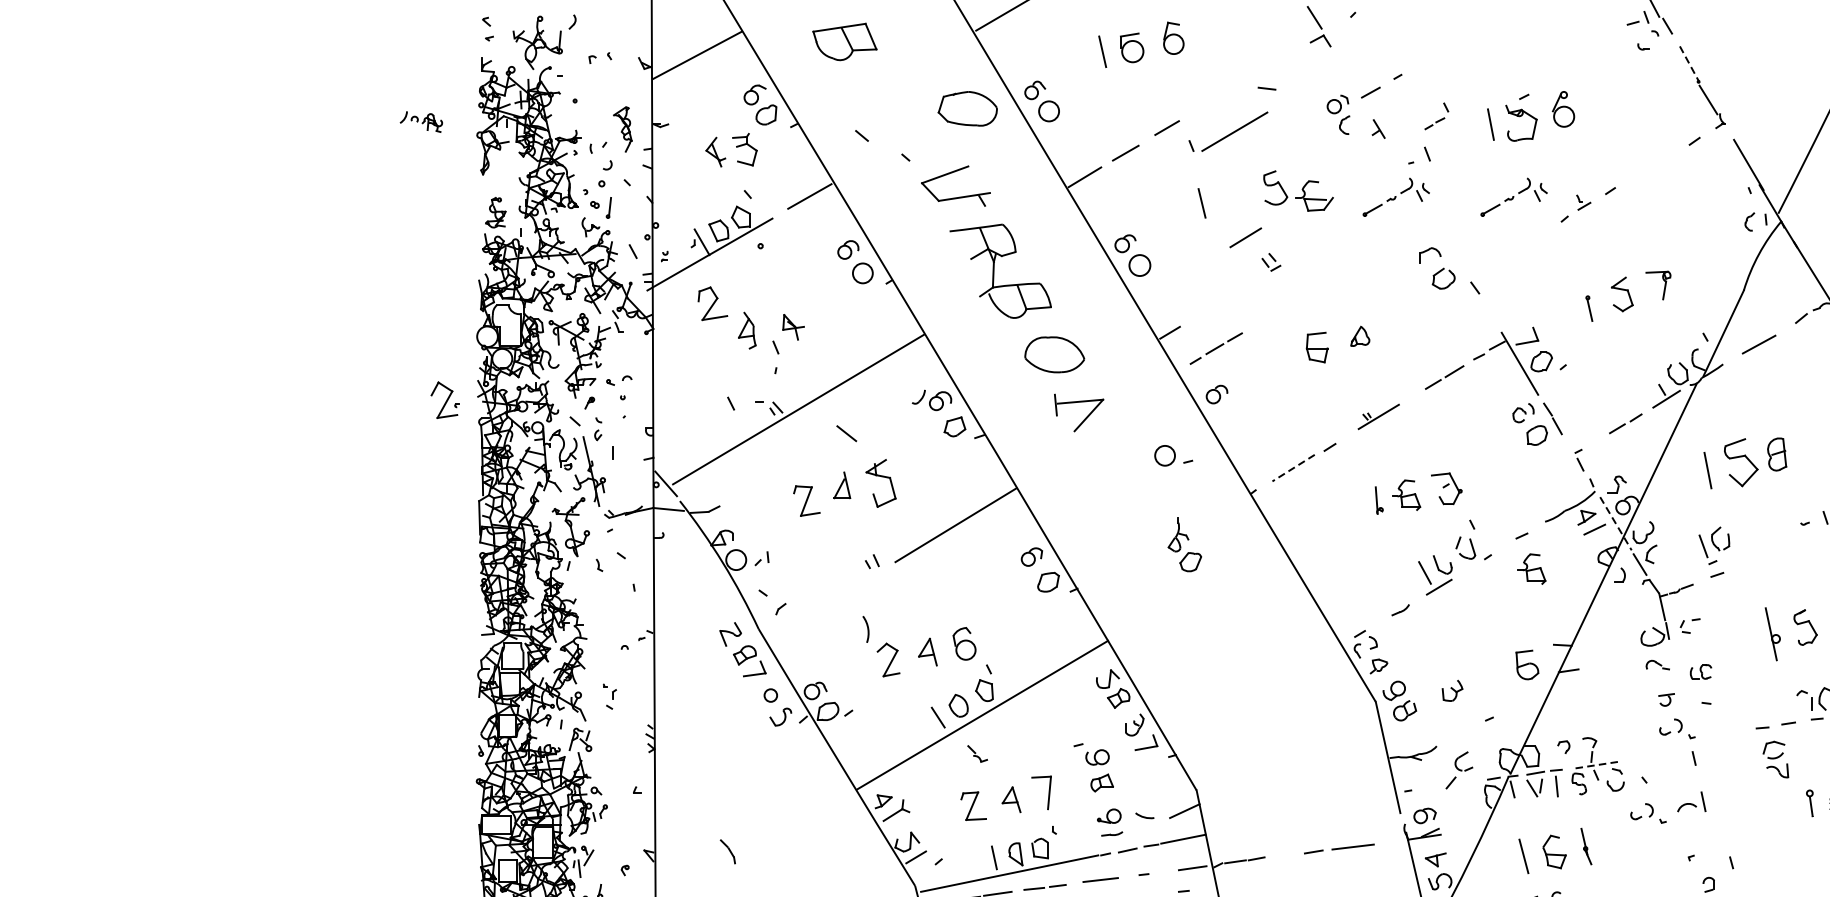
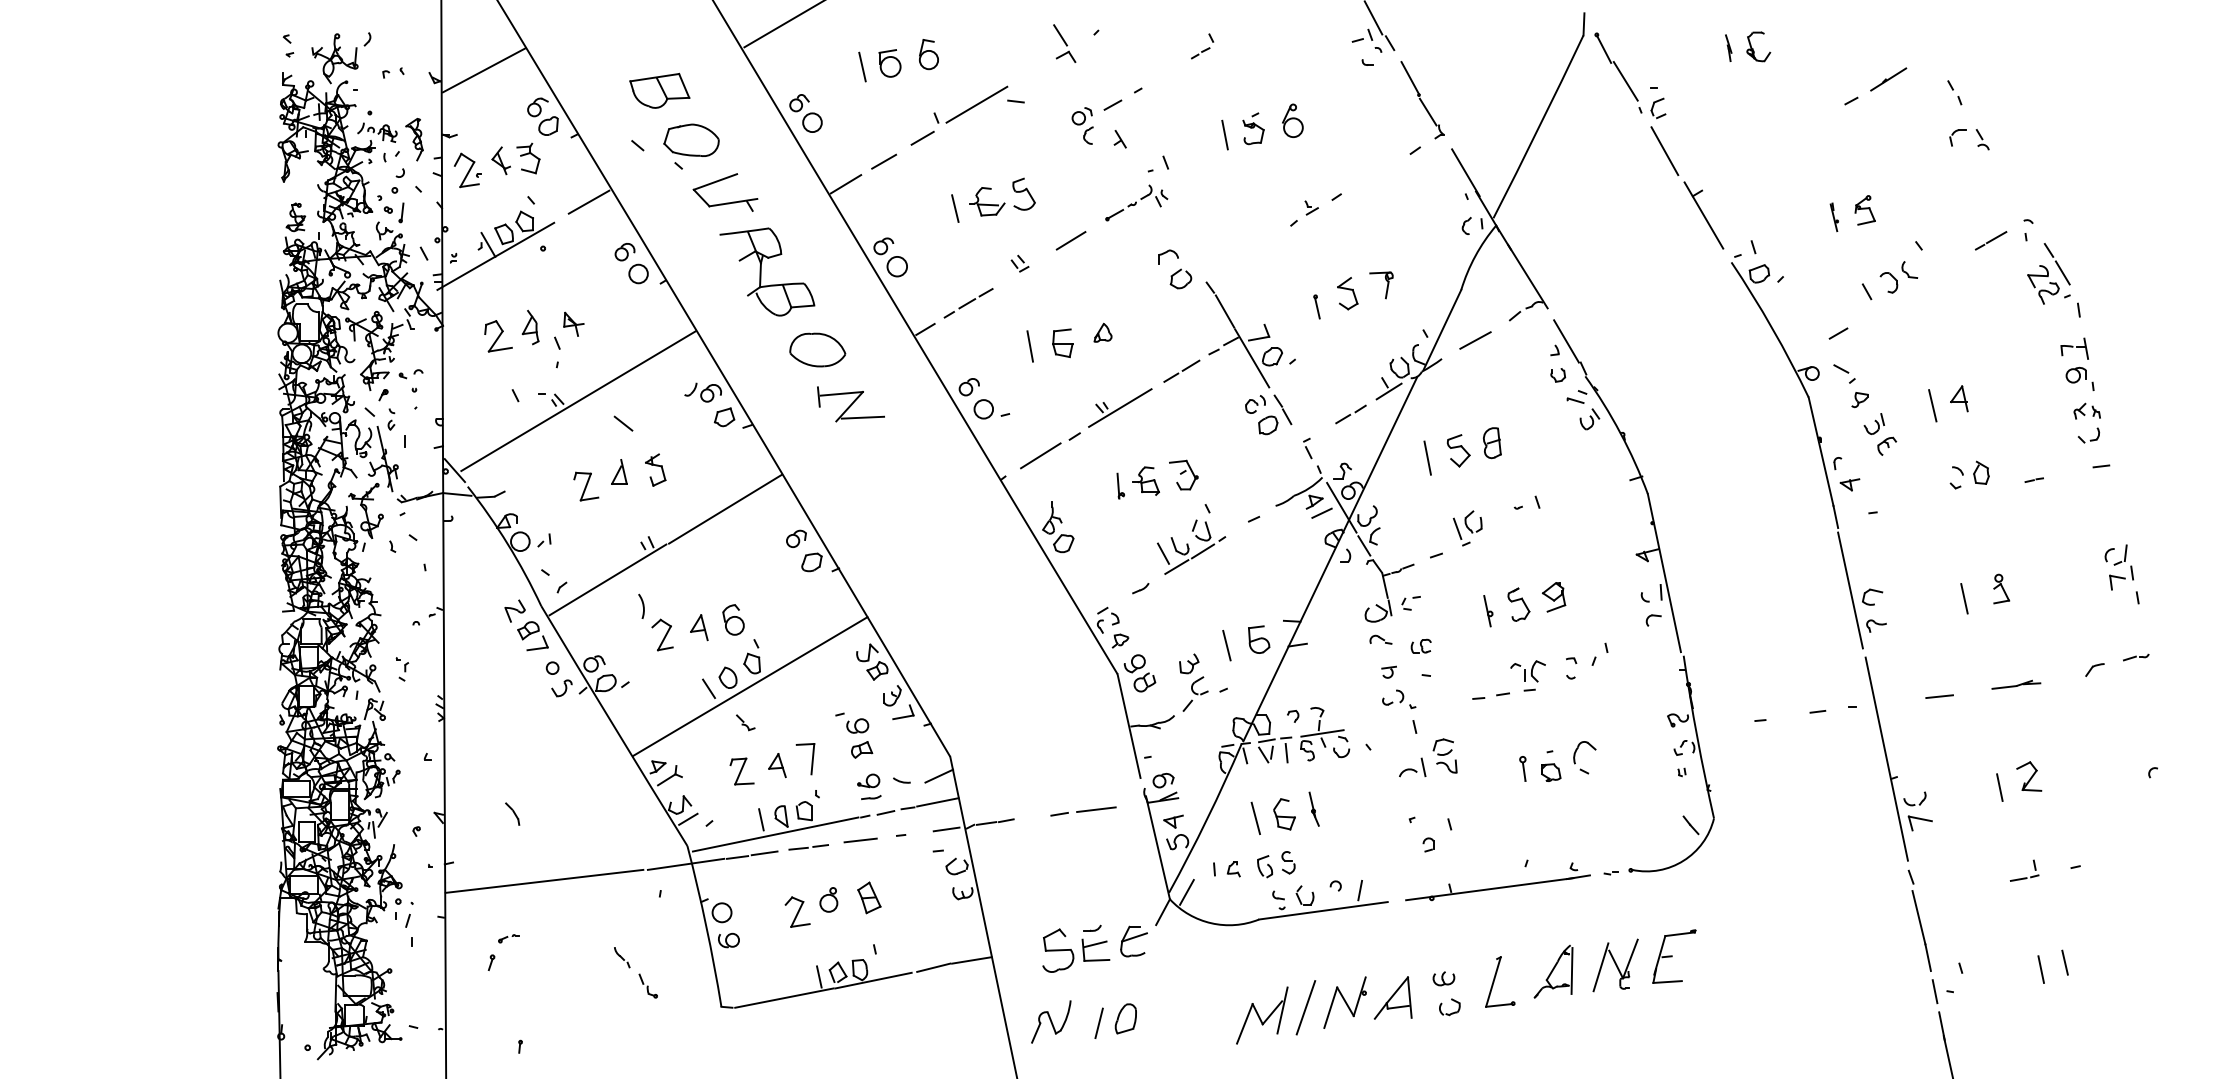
part: (844, 41) -> (659, 90), moved
line: (1689, 64) -> (1410, 78), dashed -> solid
part: (967, 107) -> (691, 139), moved
part: (1436, 116) -> (1202, 46), moved
part: (1521, 117) -> (1253, 128), size x0.71
part: (421, 121) -> (377, 132), moved
part: (1227, 131) -> (970, 104), moved
part: (1314, 195) -> (987, 201), moved
part: (1513, 196) -> (1246, 202), removed
line: (1245, 237) -> (1070, 240), moved
part: (712, 303) -> (498, 336), moved
line: (1490, 313) -> (1224, 311), added
part: (1216, 348) -> (968, 303), moved
line: (1282, 351) -> (1030, 346), added
part: (445, 400) -> (467, 170), moved
part: (1378, 416) -> (1120, 407), size x1.67
line: (1102, 427) -> (862, 417), added
part: (1173, 455) -> (991, 409), moved
part: (1740, 462) -> (1458, 450), size x0.71
line: (1293, 468) -> (1040, 456), dashed -> solid
part: (880, 482) -> (655, 469), size x0.71
line: (1615, 523) -> (1341, 507), dashed -> solid
part: (1185, 544) -> (1058, 527), moved
part: (1714, 545) -> (1467, 528), moved
part: (1531, 568) -> (1262, 549), removed
line: (1467, 570) -> (1203, 551), added
line: (829, 600) -> (607, 579), added
part: (1773, 634) -> (1488, 611), size x0.62
line: (1492, 671) -> (1226, 645), added
part: (1775, 759) -> (1444, 755), moved
line: (1595, 765) -> (1322, 733), dashed -> solid
part: (1459, 769) -> (1195, 693), moved
part: (1648, 813) -> (1372, 778), removed

